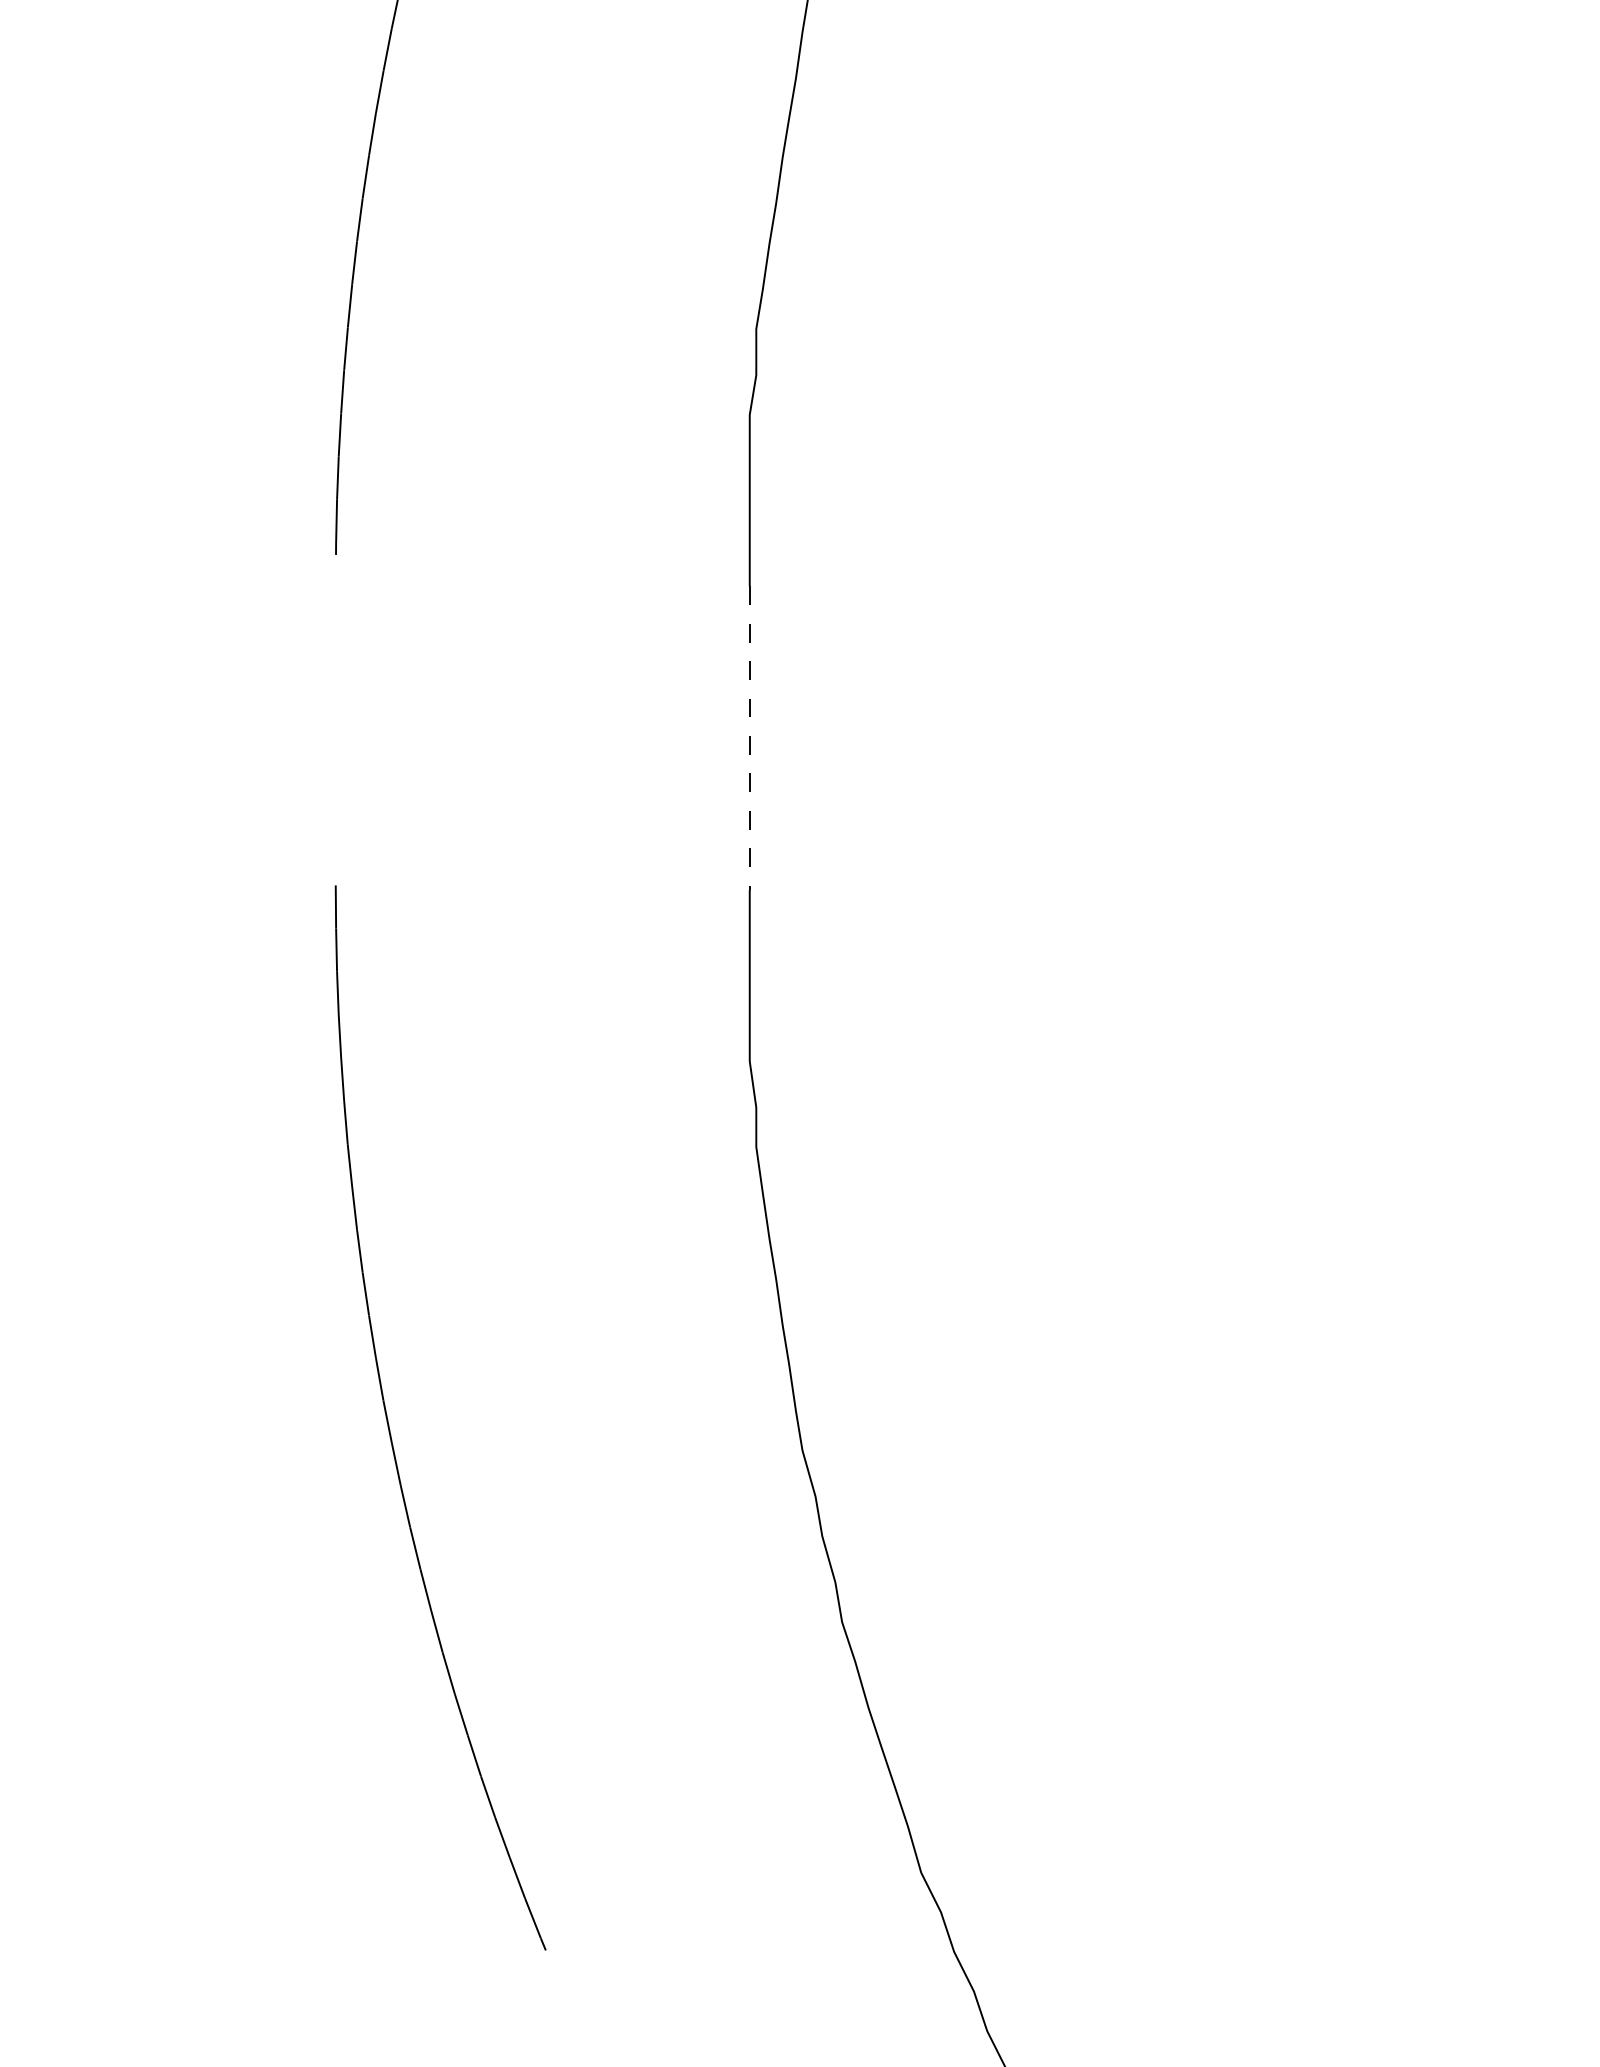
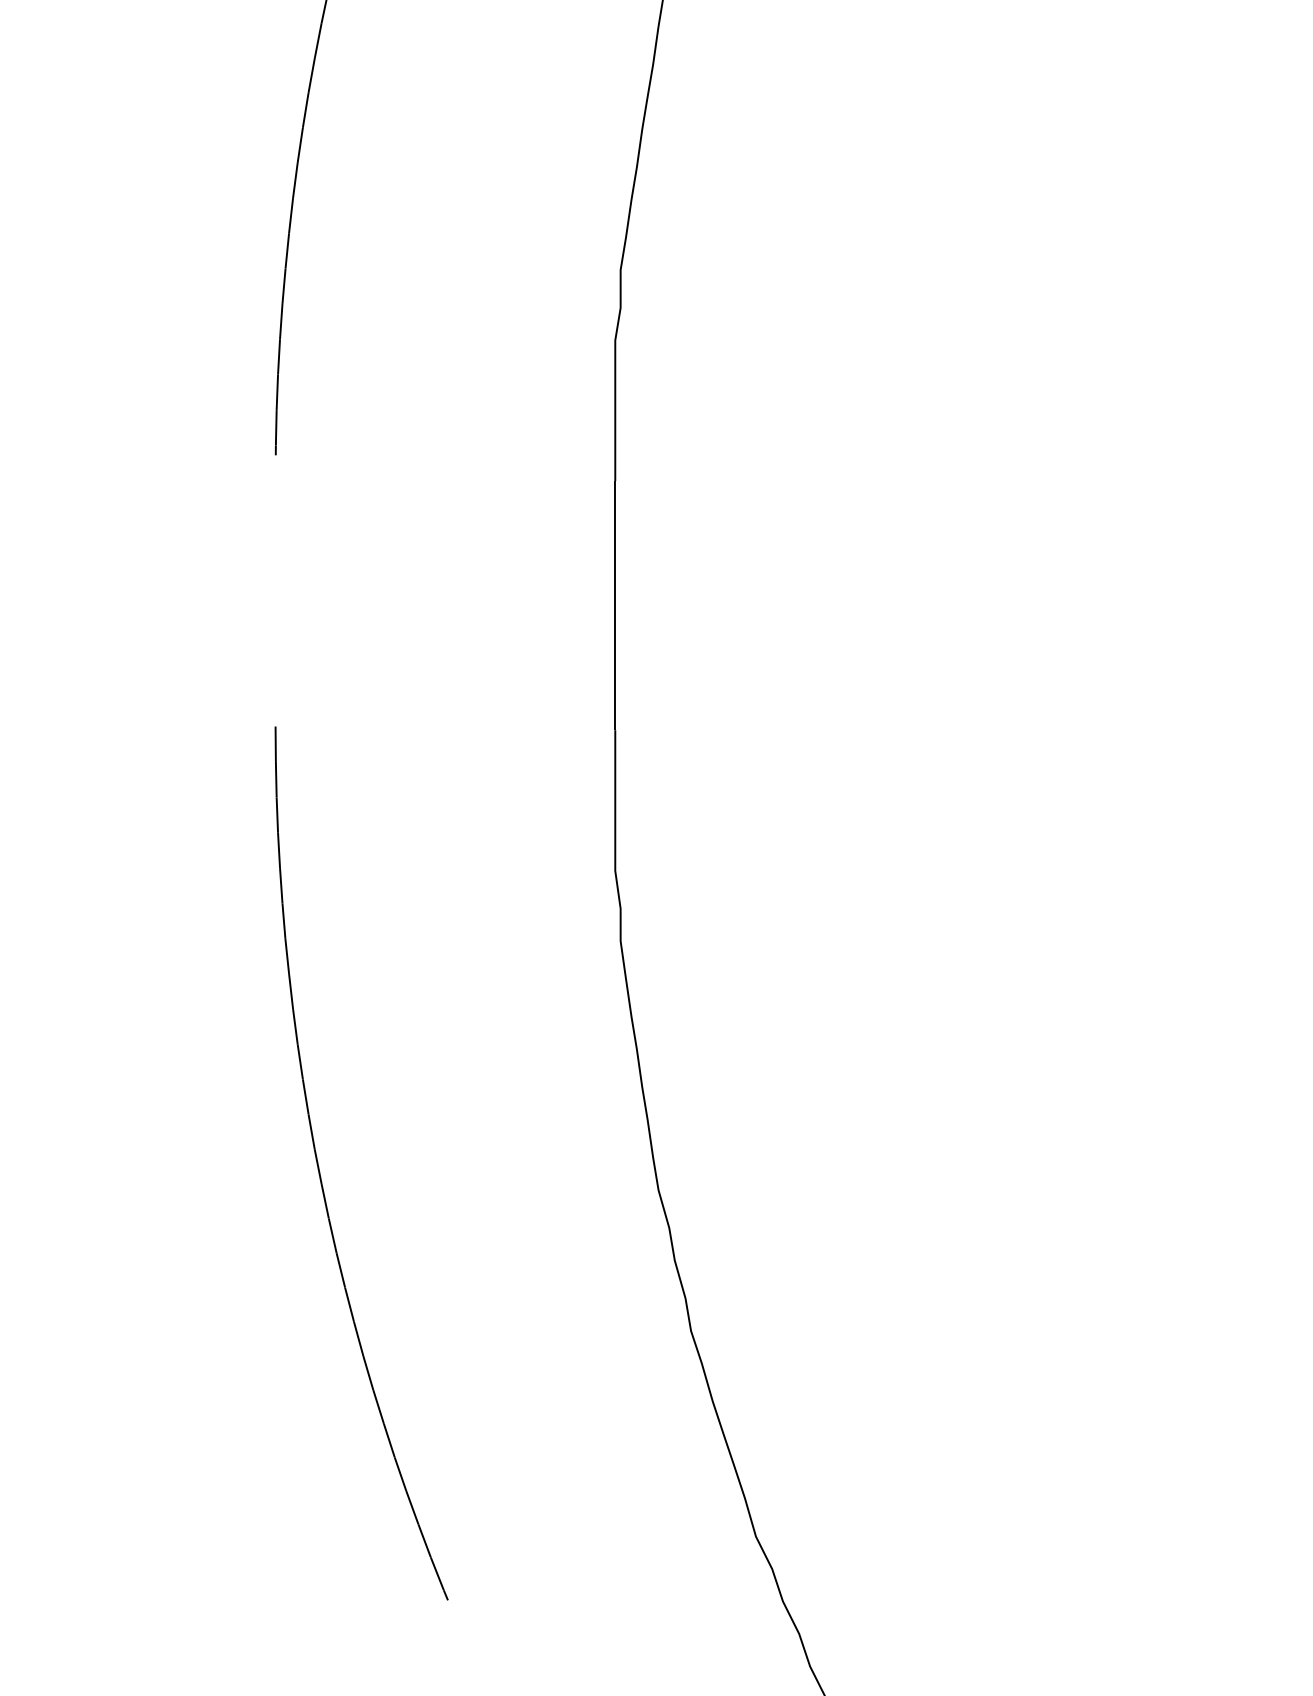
line: (749, 738) -> (615, 605), dashed -> solid

